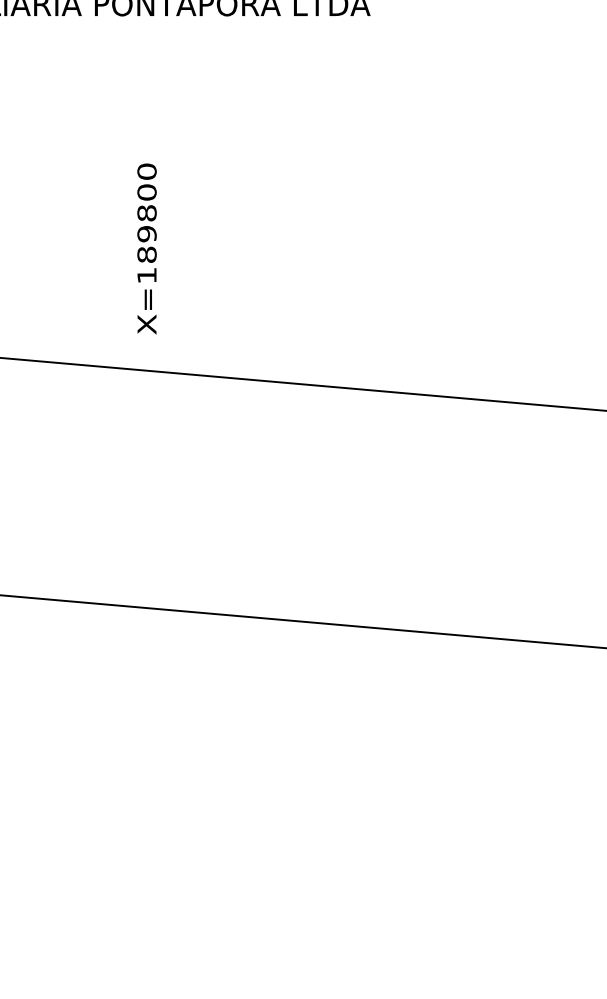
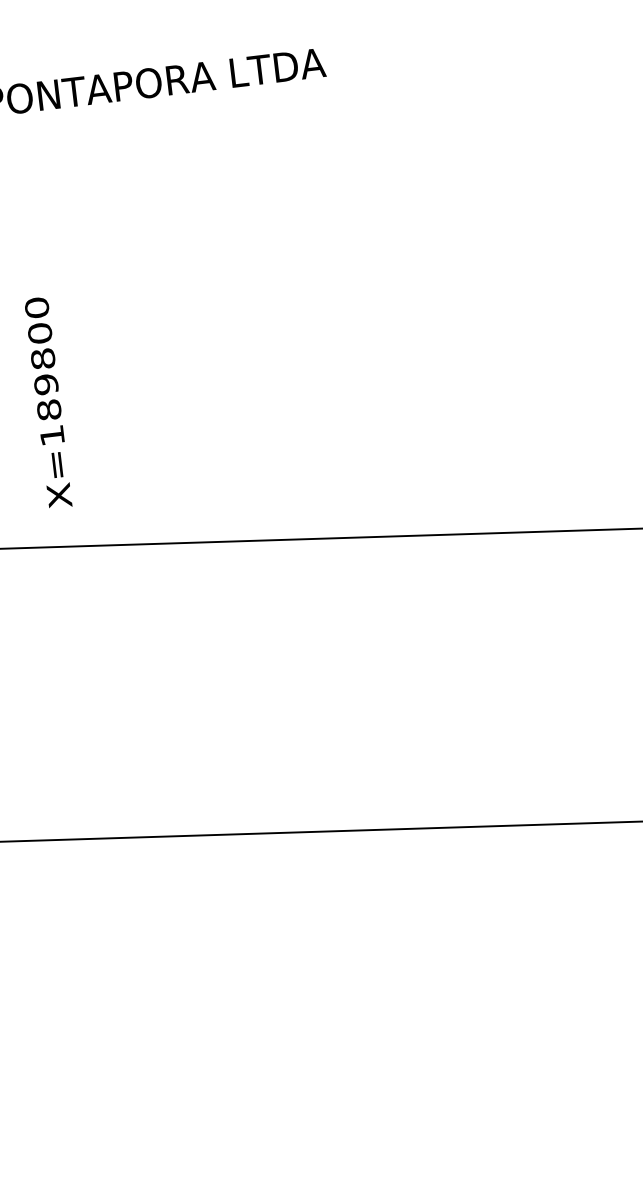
text: (146, 248) -> (47, 402), moved

